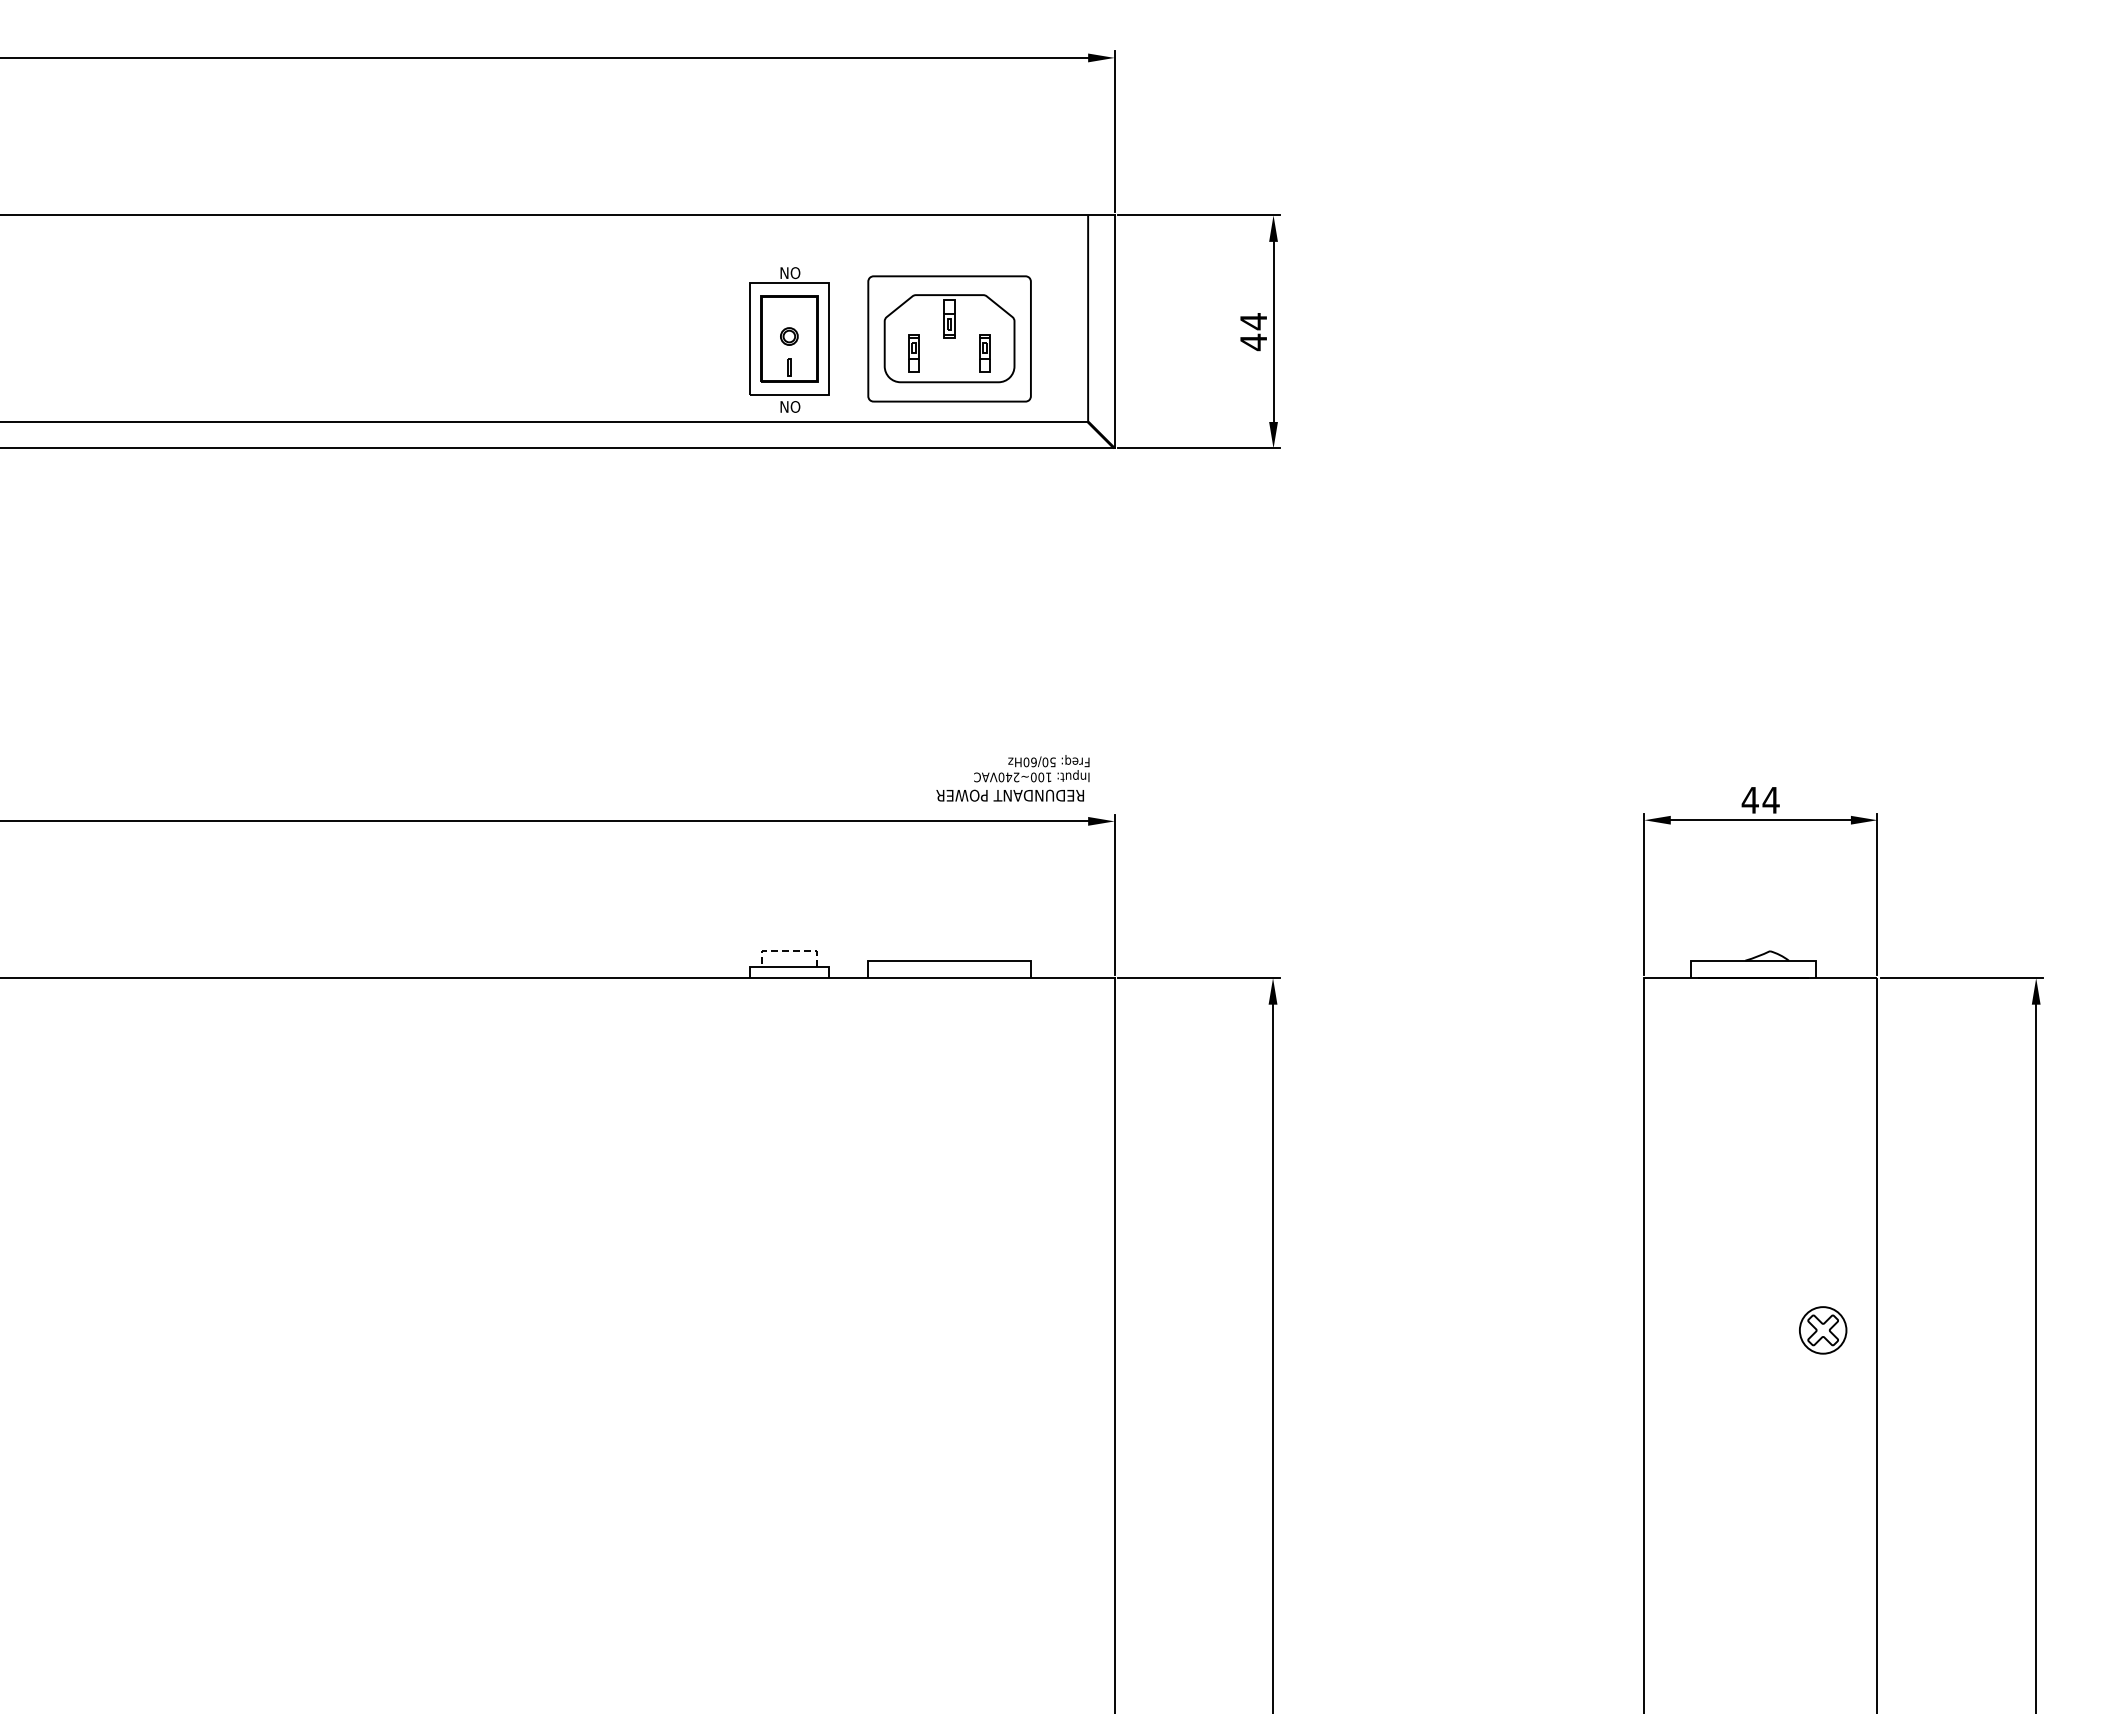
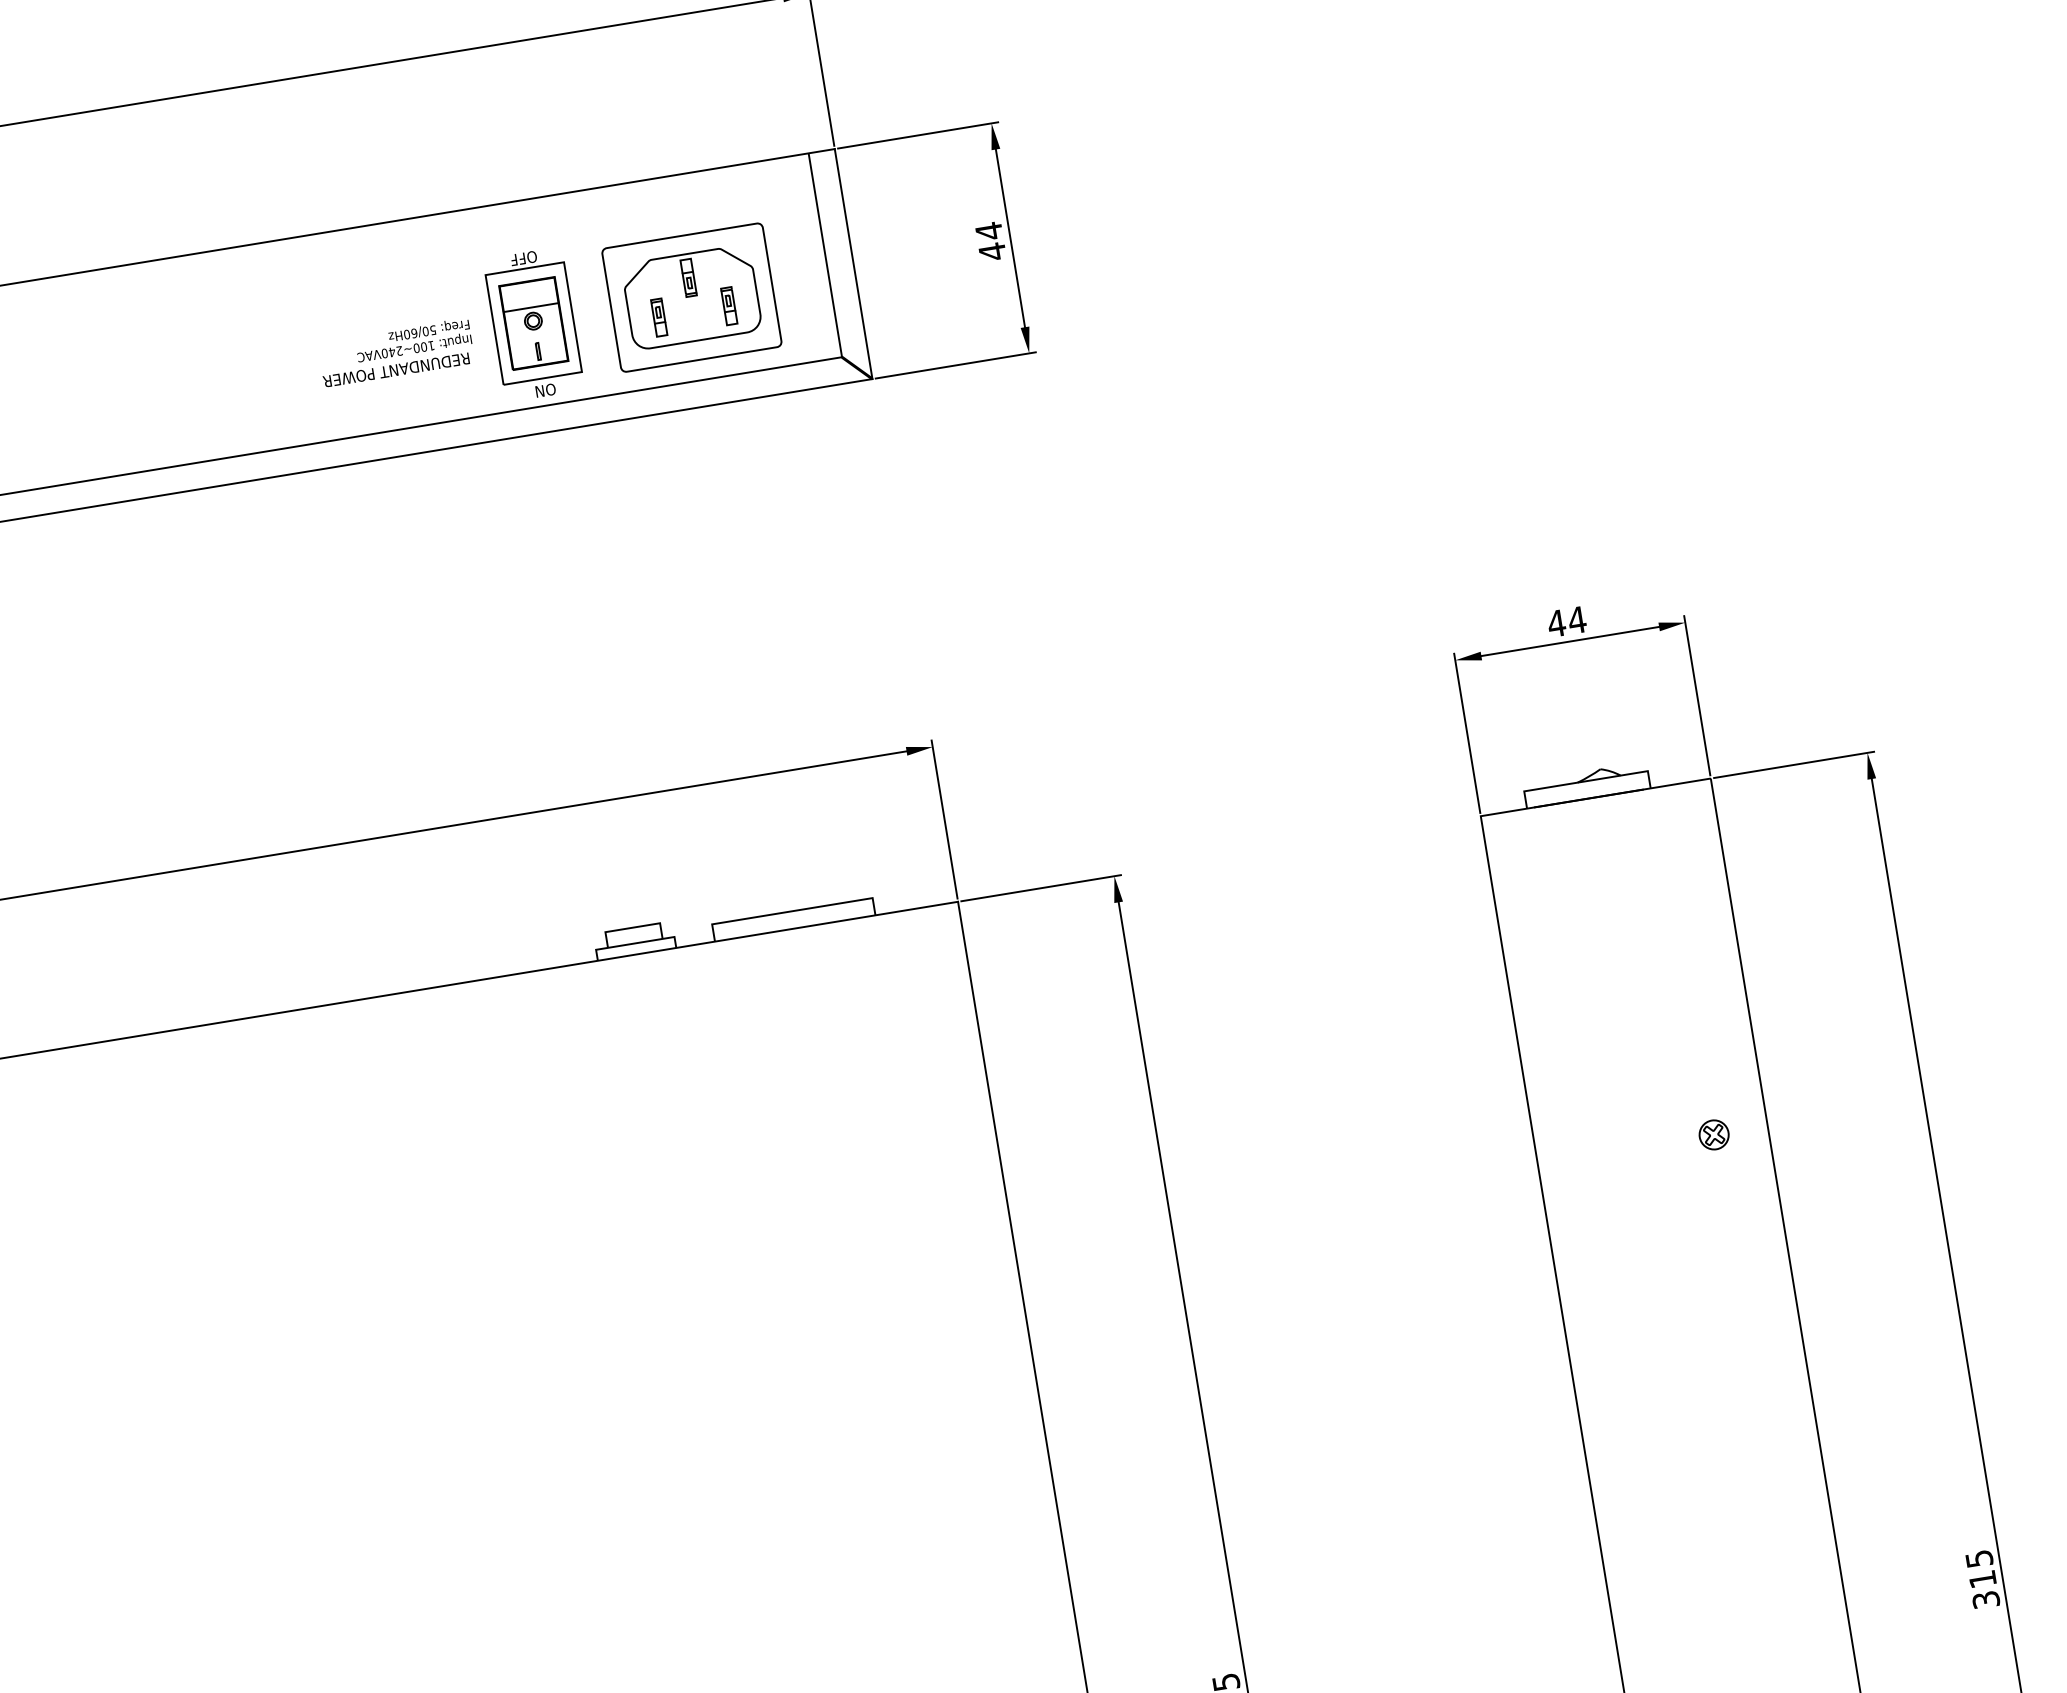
text: (790, 273) -> (524, 258), ON -> OFF
line: (789, 322) -> (531, 307), added
text: (1012, 778) -> (395, 352), moved
line: (789, 951) -> (632, 928), dashed -> solid
part: (1822, 1330) -> (1713, 1135), size x0.62

